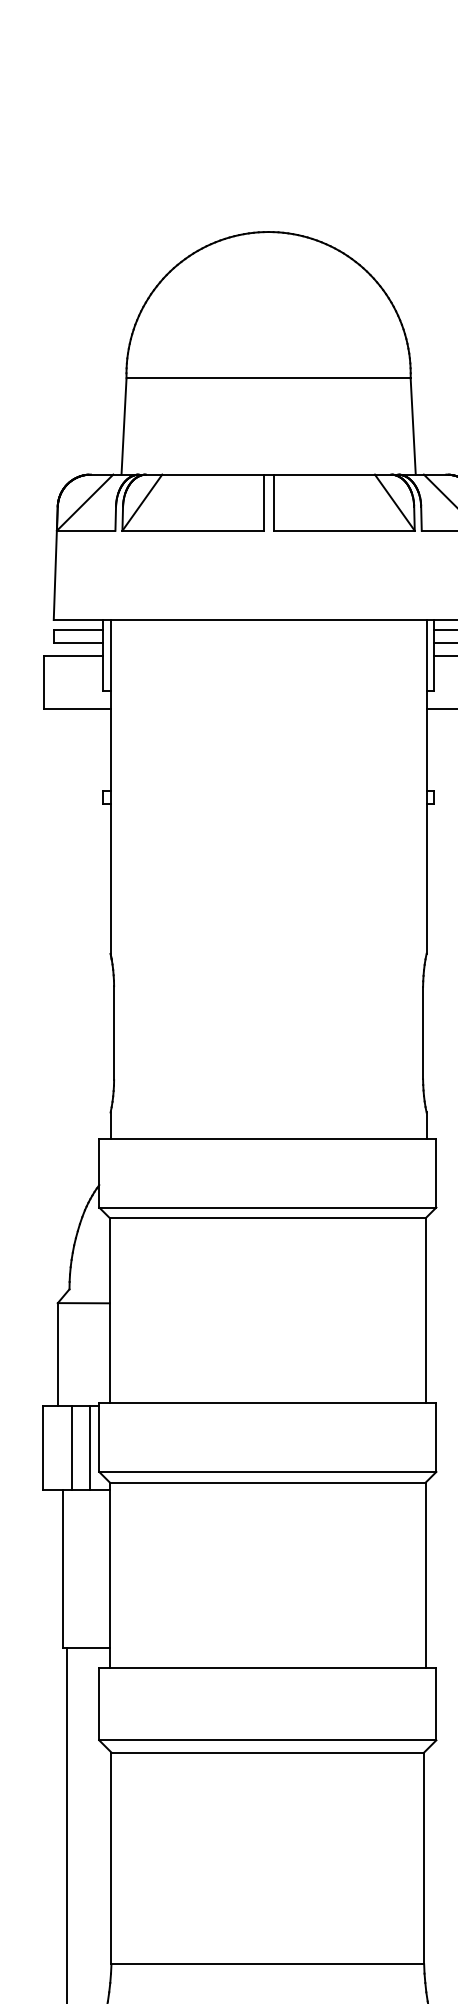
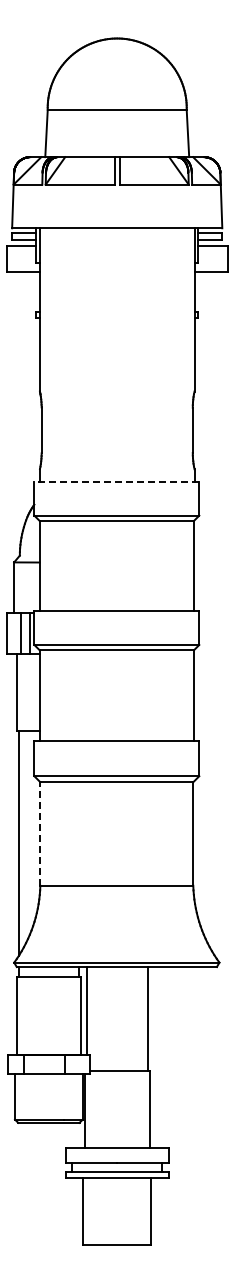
line: (267, 1139) -> (116, 482), solid -> dashed
line: (111, 1859) -> (40, 834), solid -> dashed

